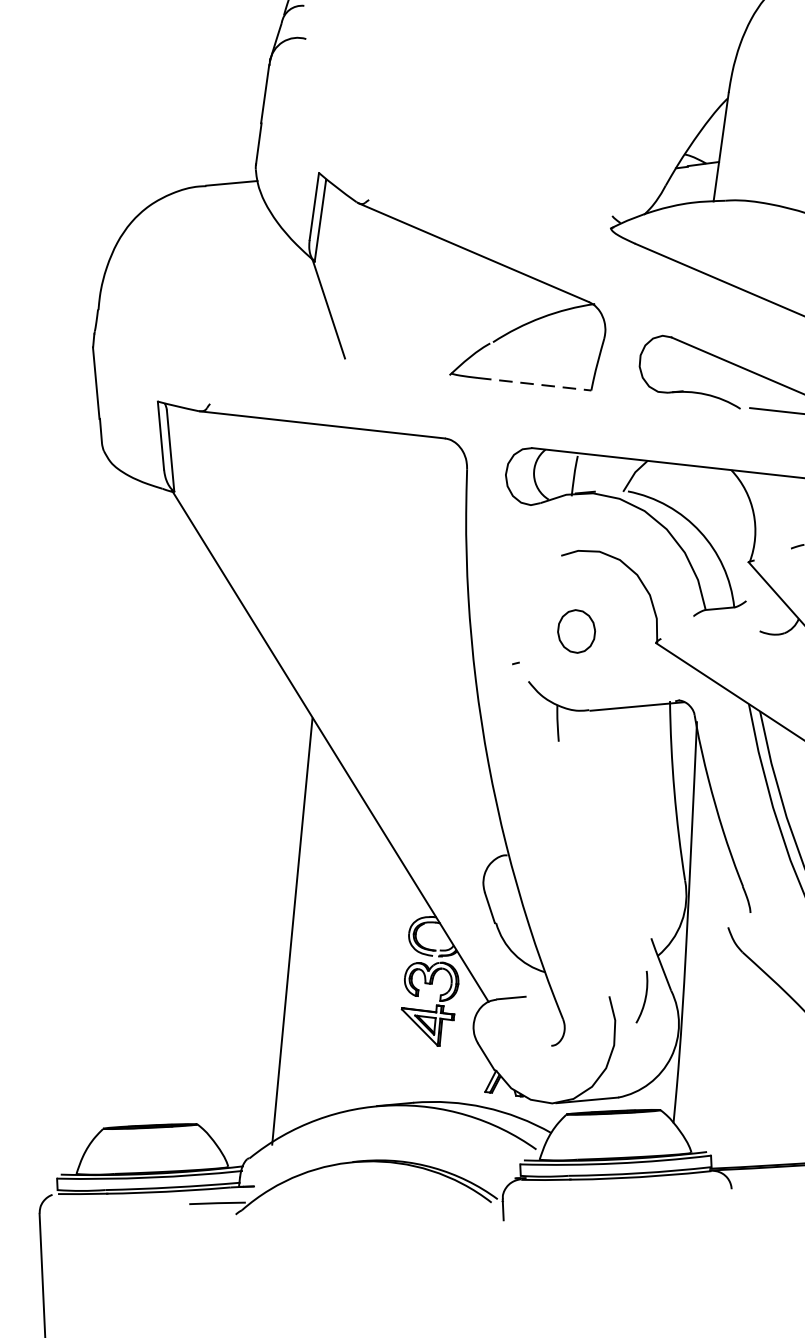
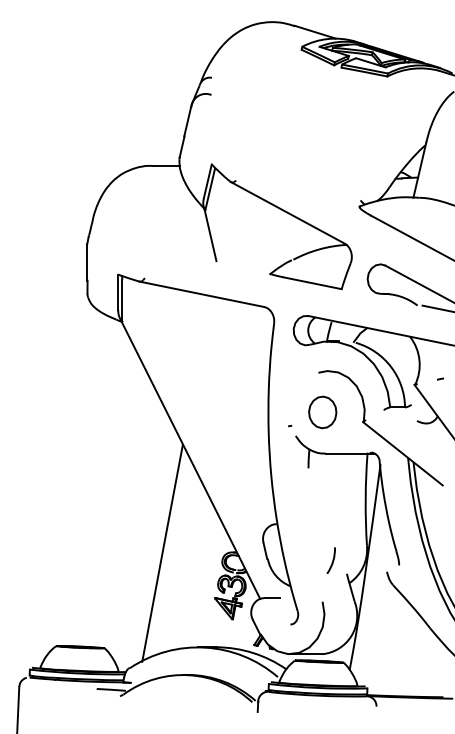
line: (535, 384) -> (313, 283), dashed -> solid
part: (575, 631) -> (322, 412), size x1.43
arc: (644, 996) -> (332, 560), moved

